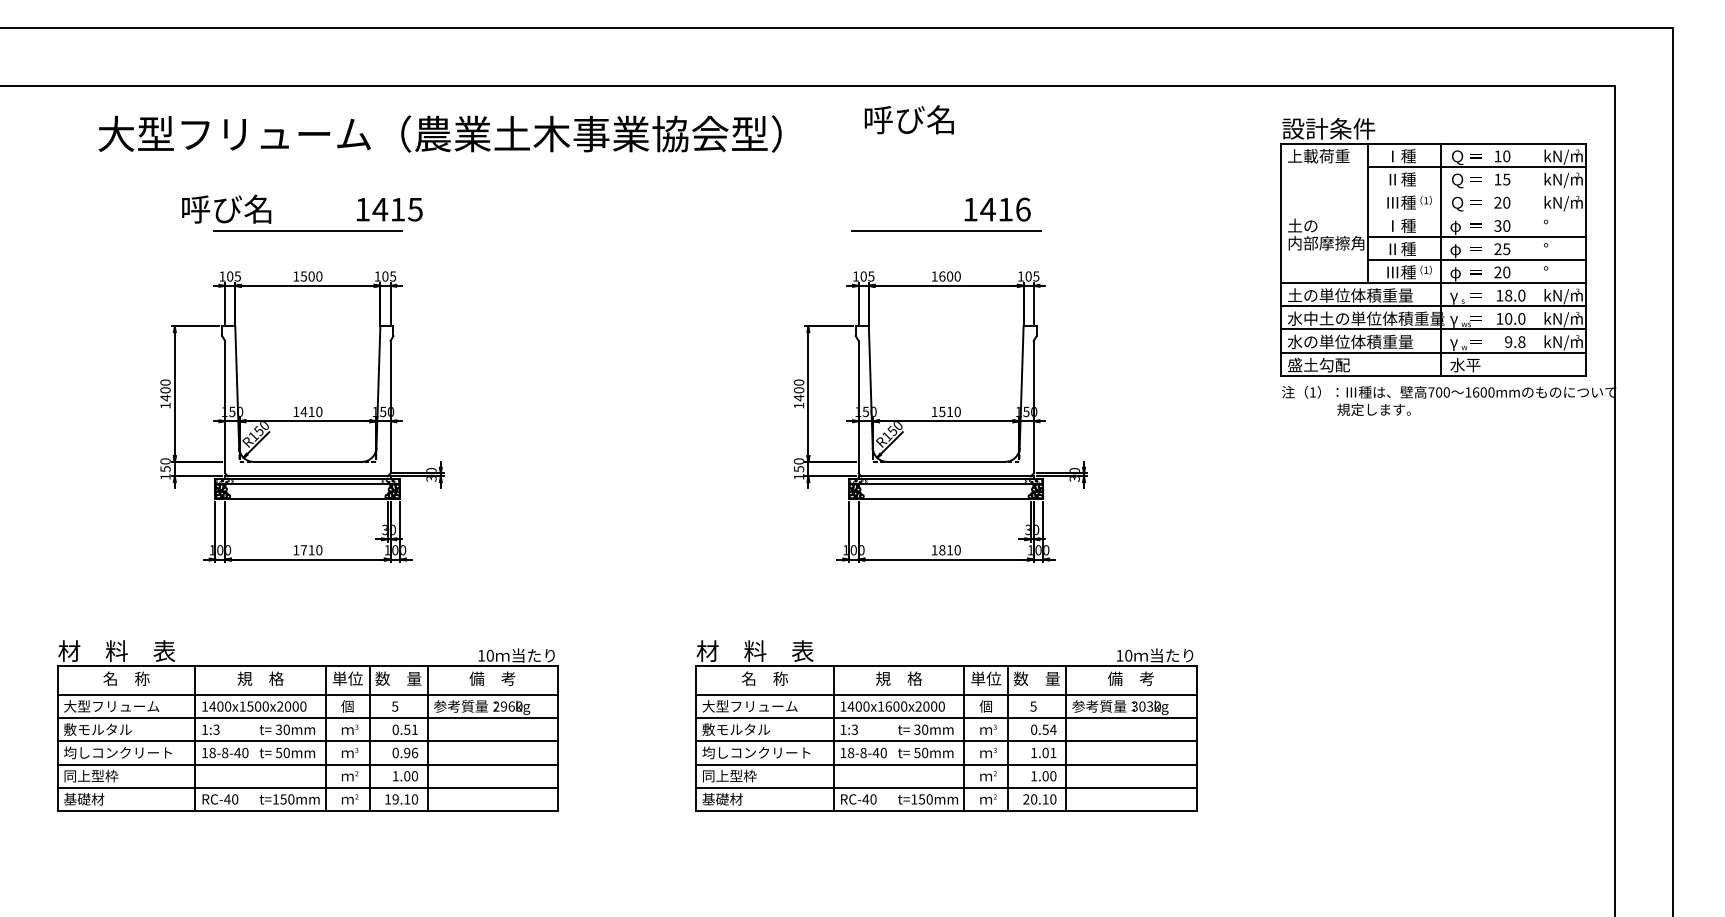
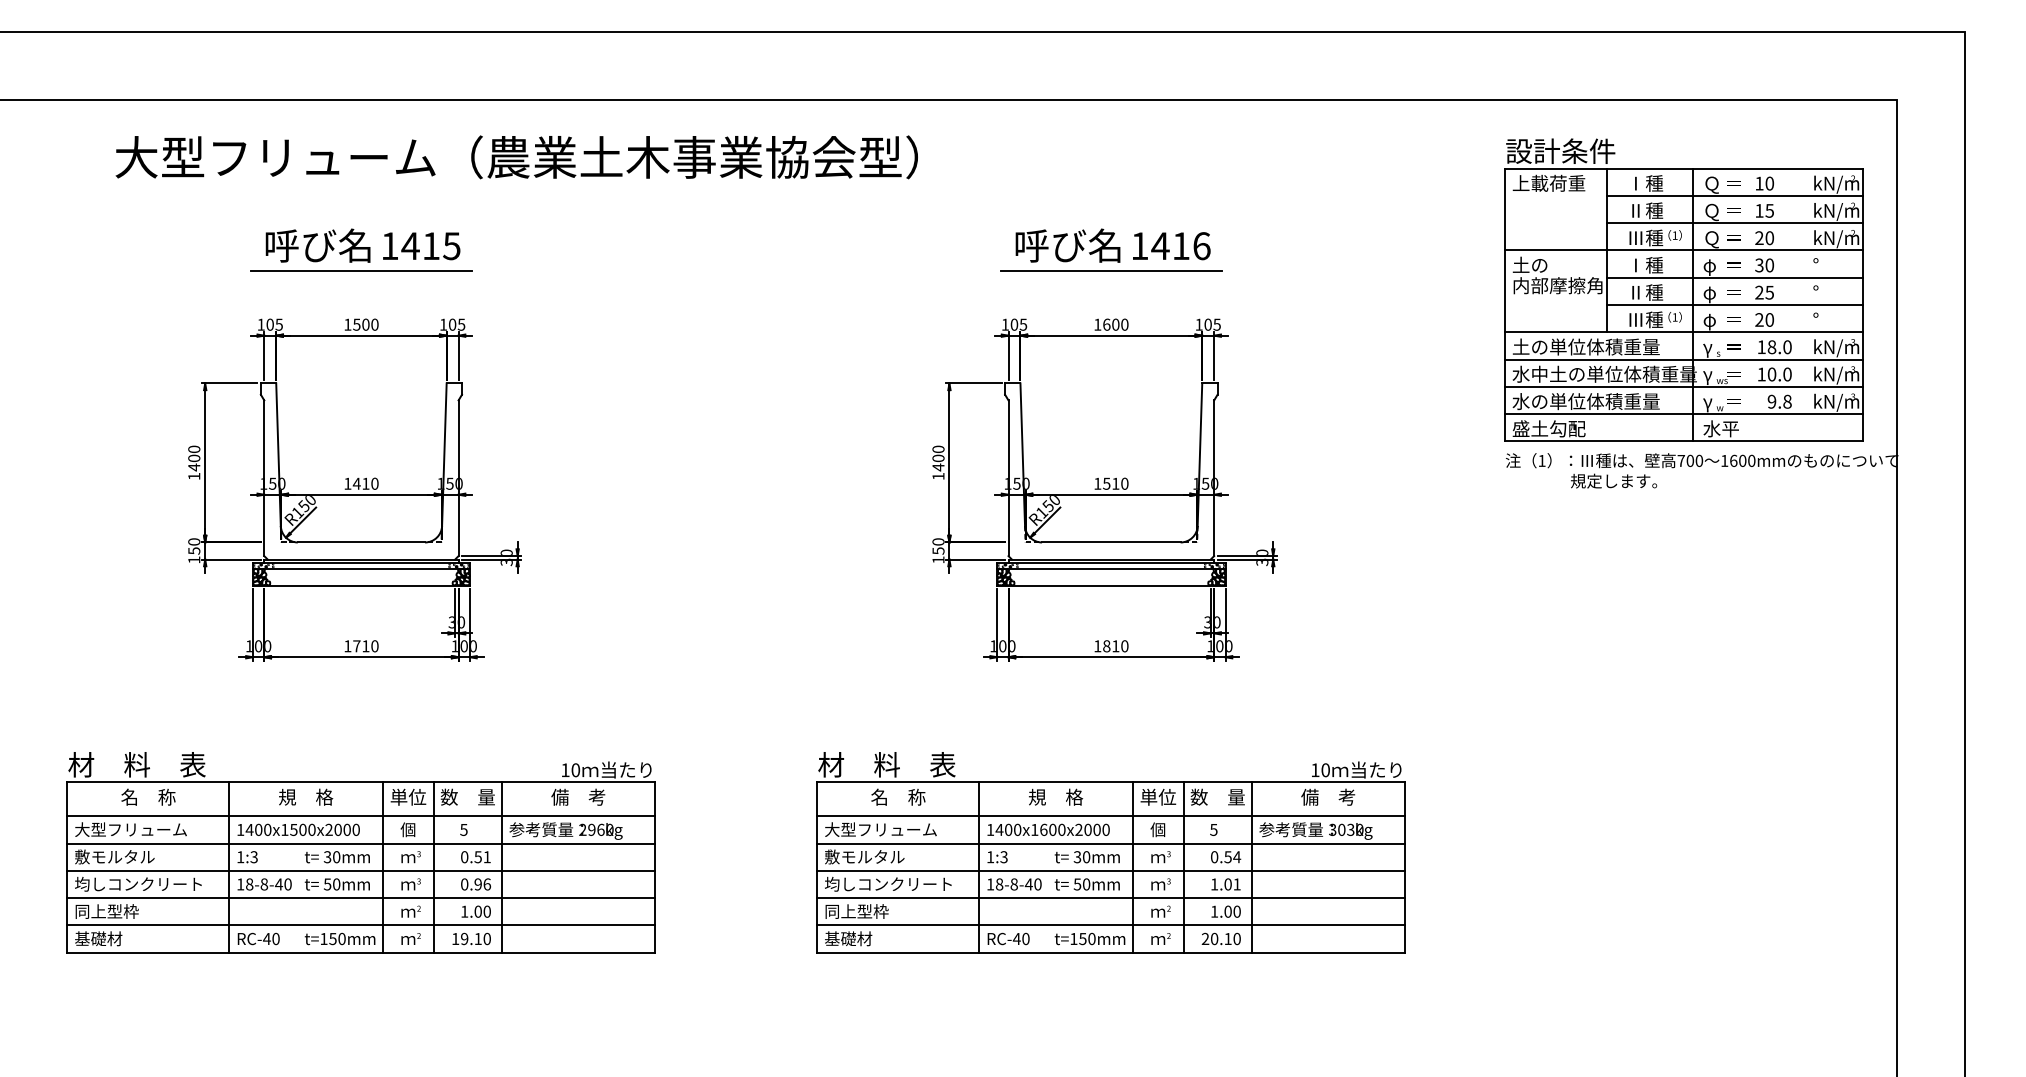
text: (908, 119) -> (1067, 245), moved
line: (1476, 190) -> (1734, 223), added
text: (226, 209) -> (317, 245), moved
text: (389, 209) -> (421, 246), moved
line: (1433, 213) -> (1683, 250), added

